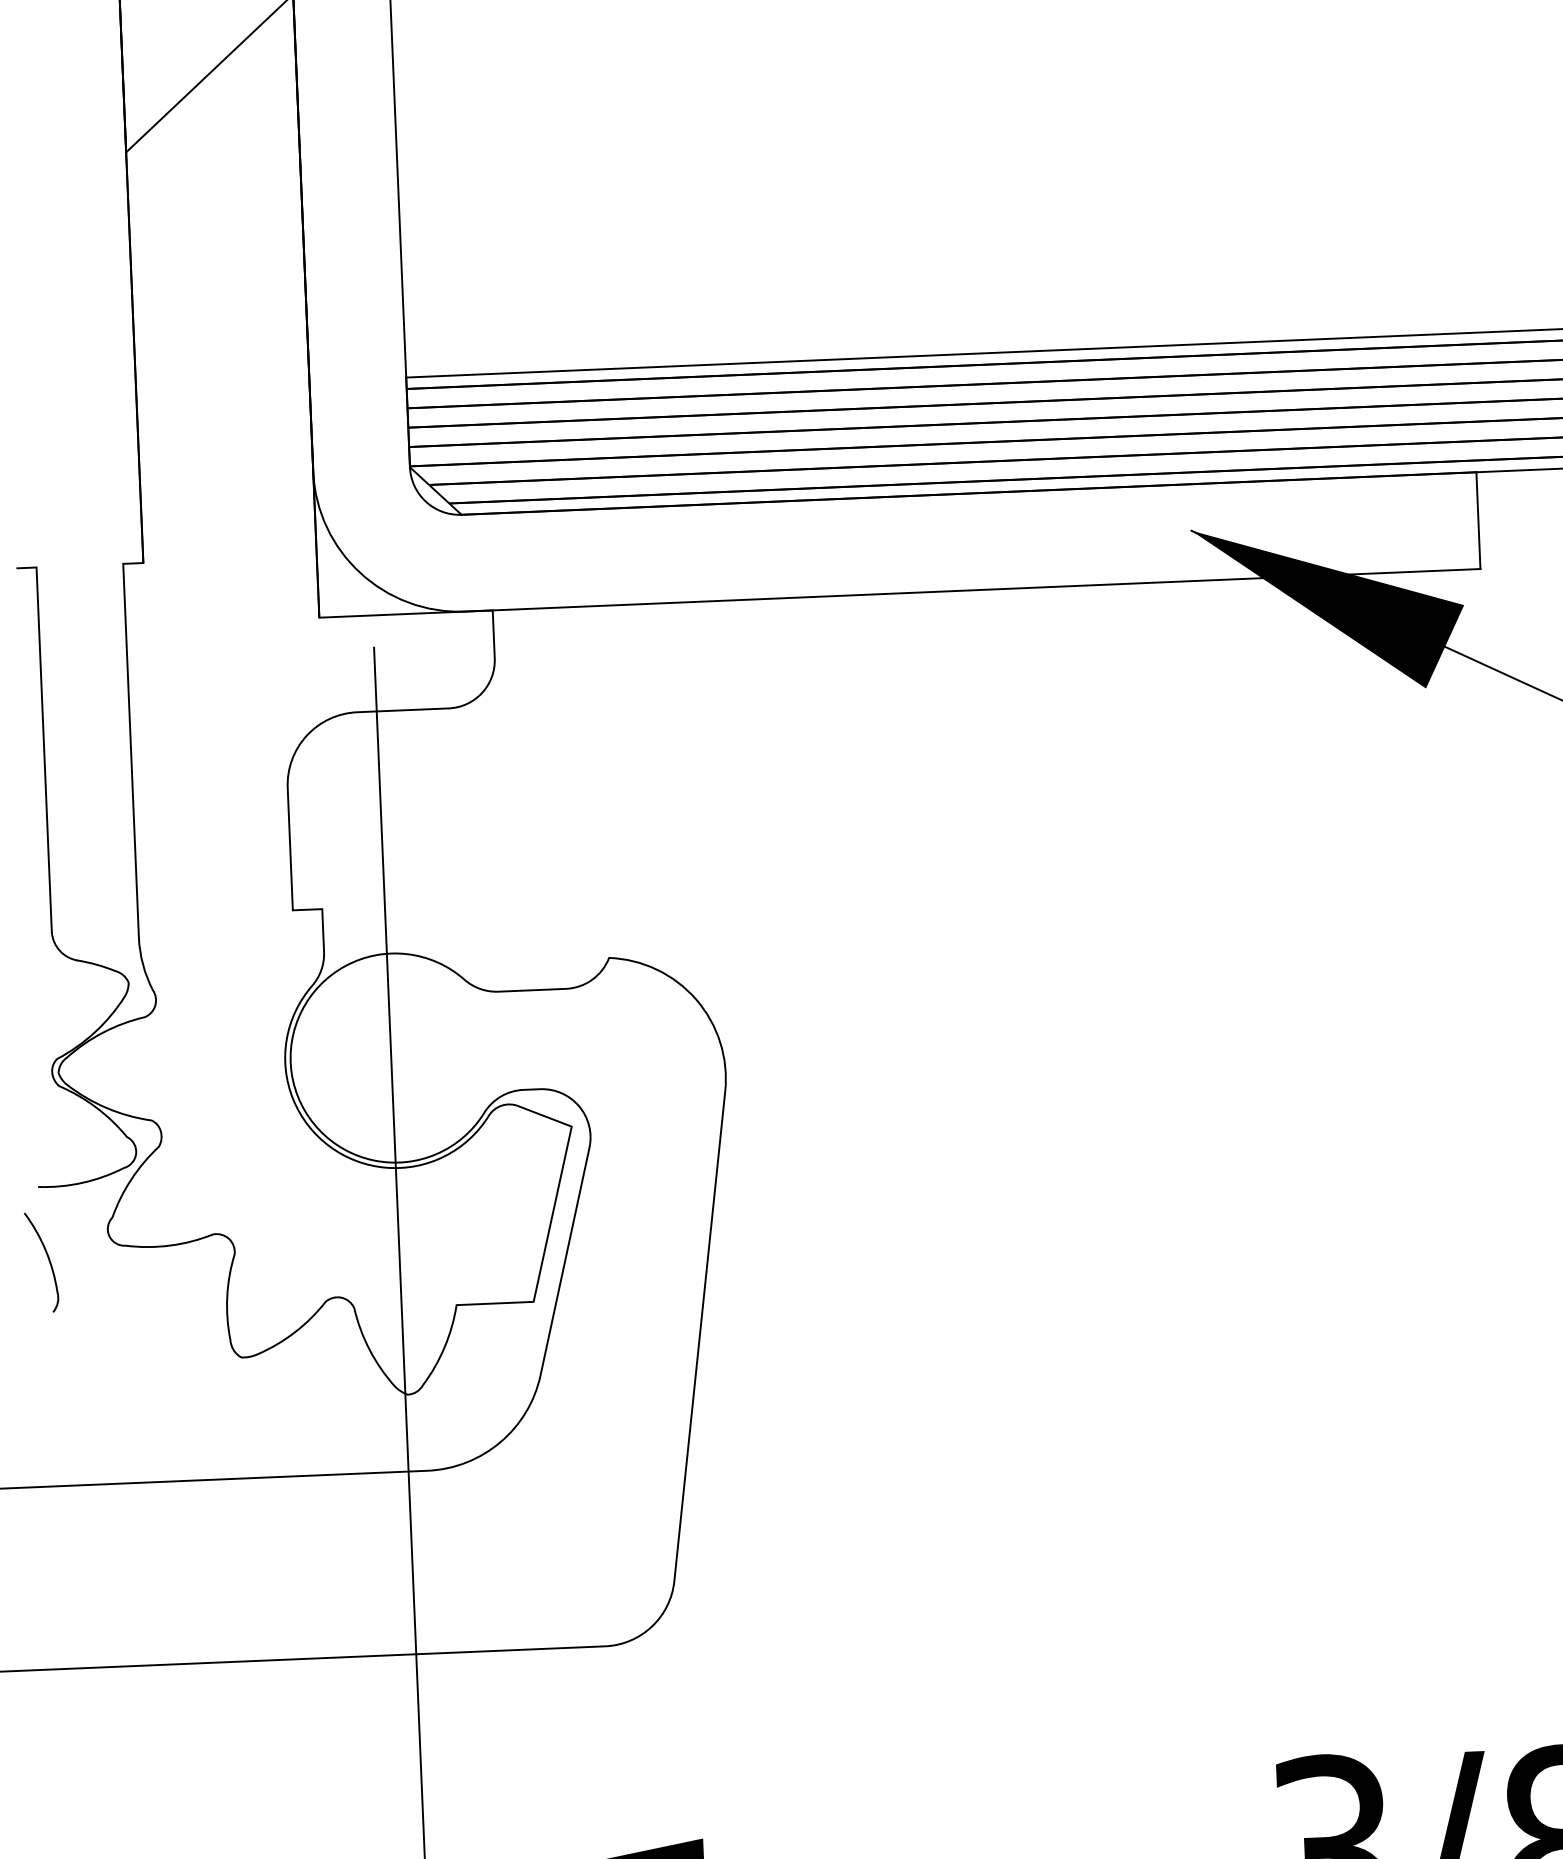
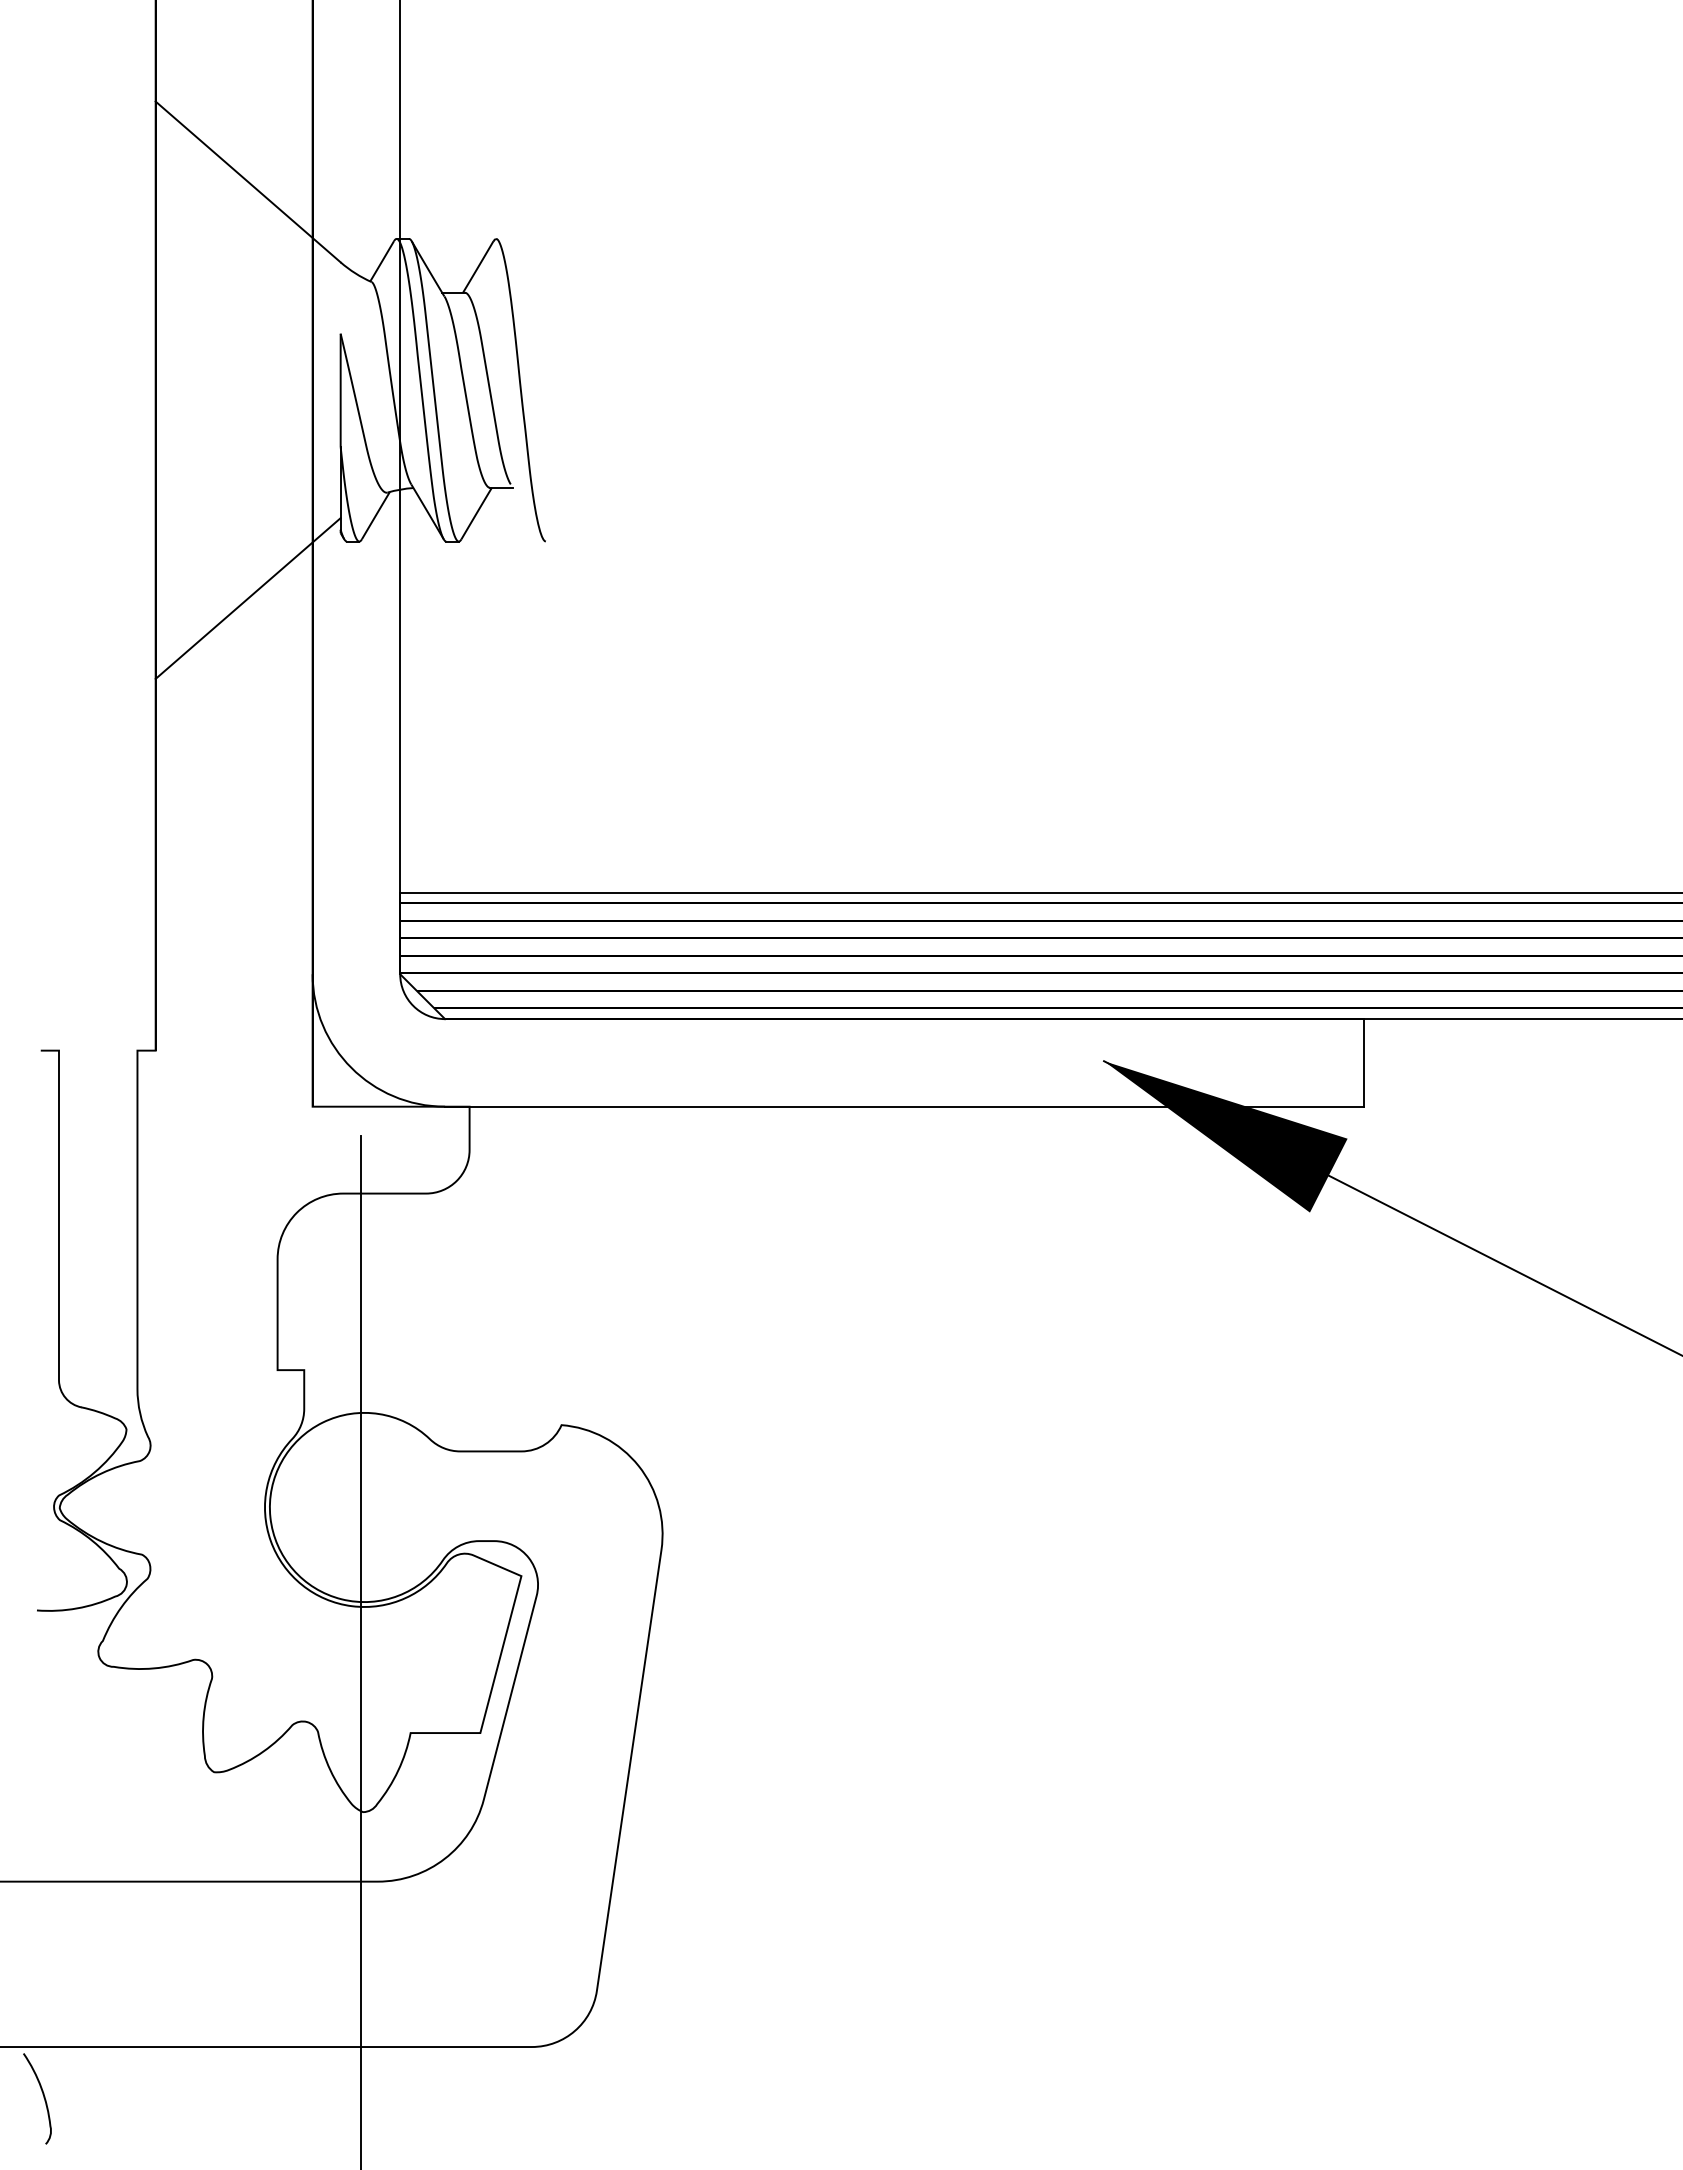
curve: (48, 1261) -> (43, 2098), moved

